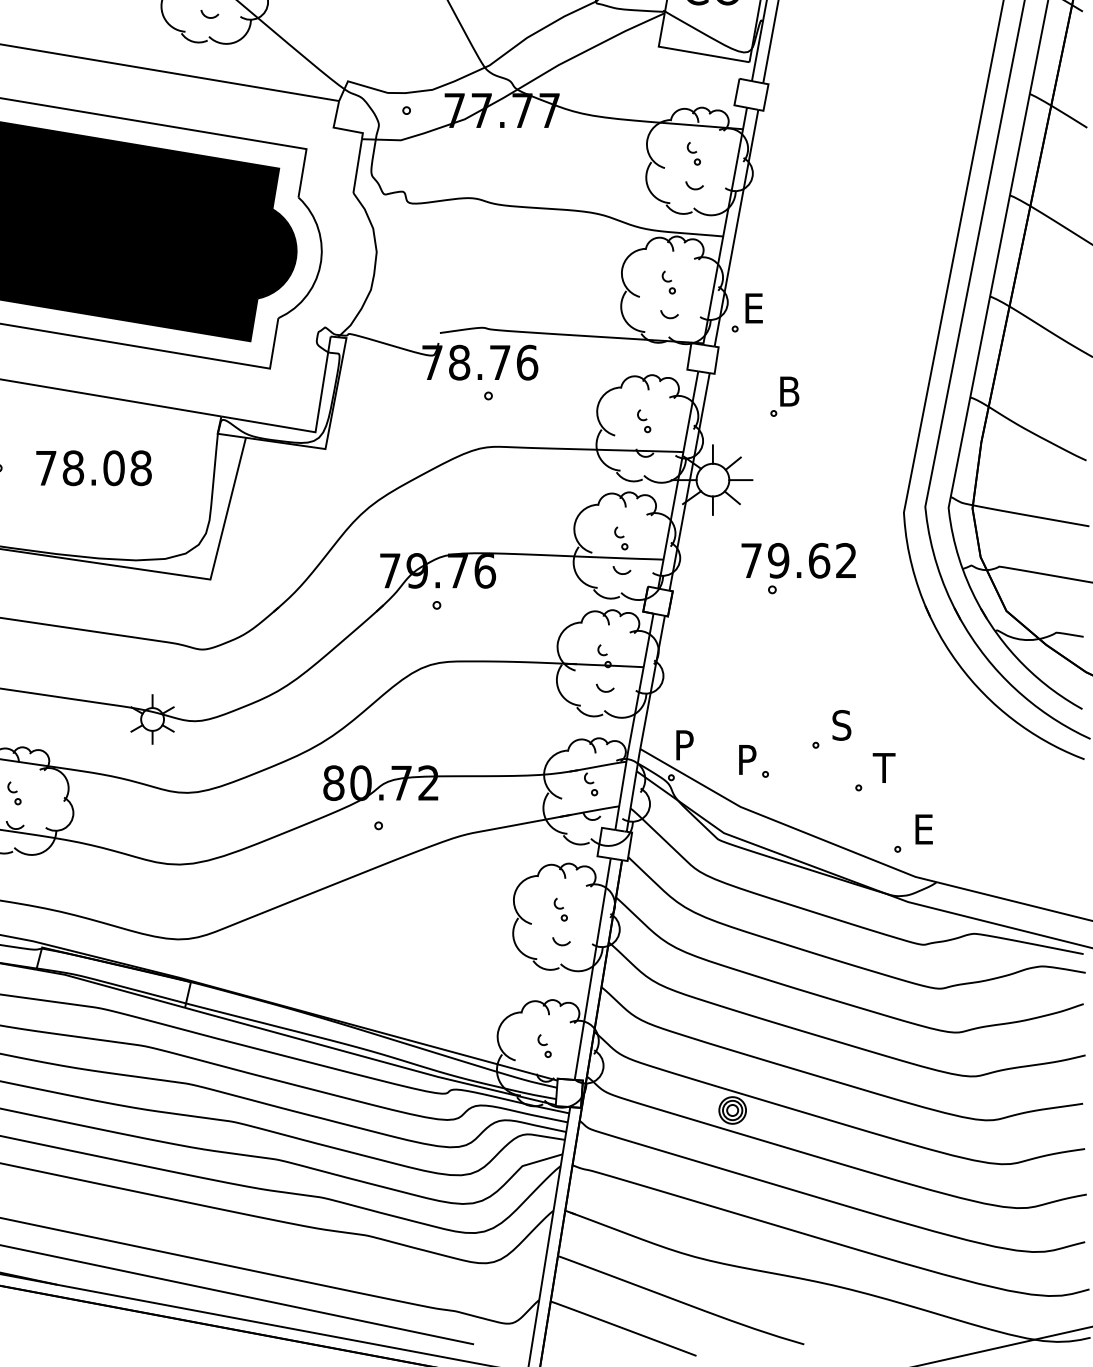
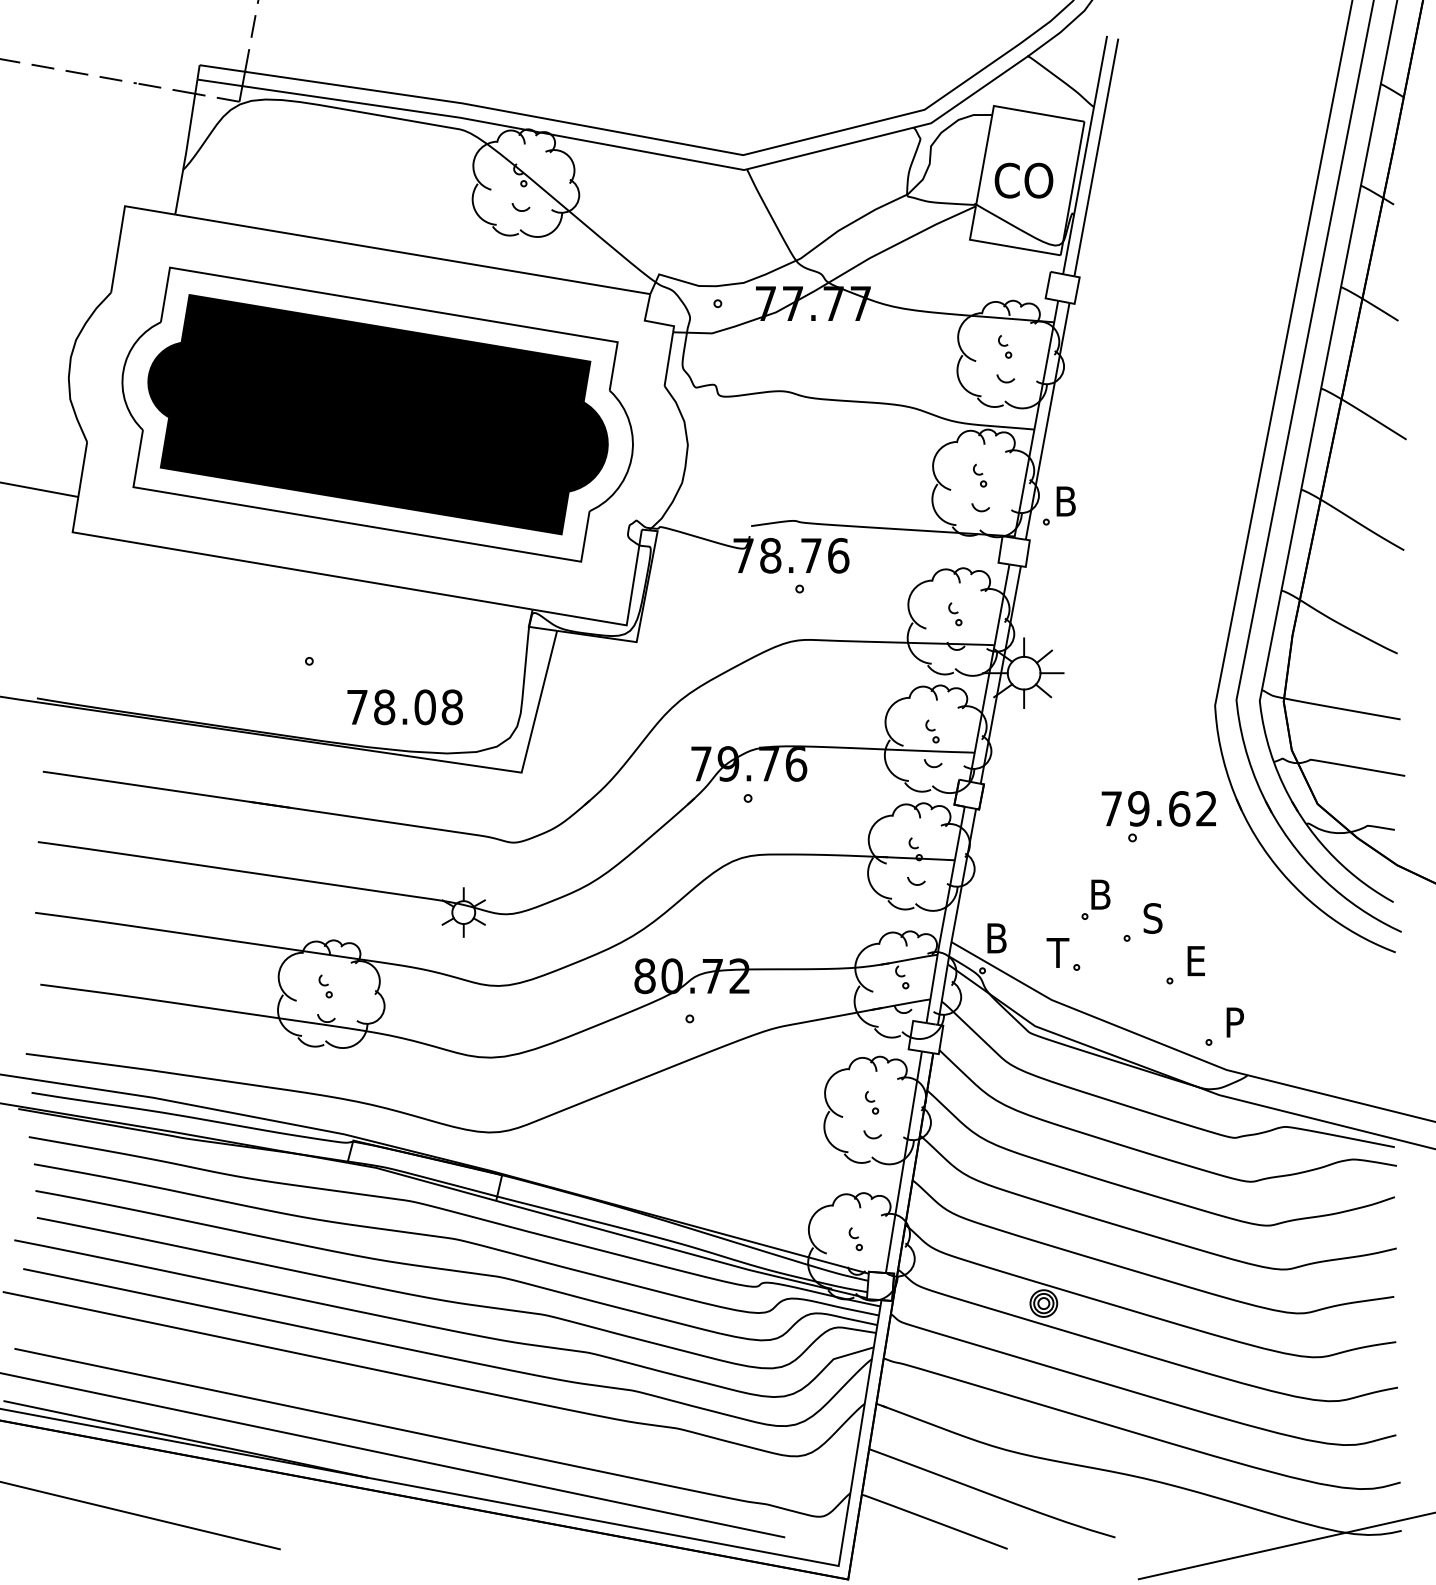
text: (760, 308) -> (1071, 501), E -> B
part: (784, 396) -> (1095, 899), moved
text: (93, 468) -> (404, 707), moved
part: (798, 568) -> (1158, 816), moved
text: (687, 745) -> (998, 938), P -> B
text: (746, 759) -> (1057, 952), P -> T
text: (884, 768) -> (1195, 961), T -> E
text: (925, 829) -> (1236, 1022), E -> P

